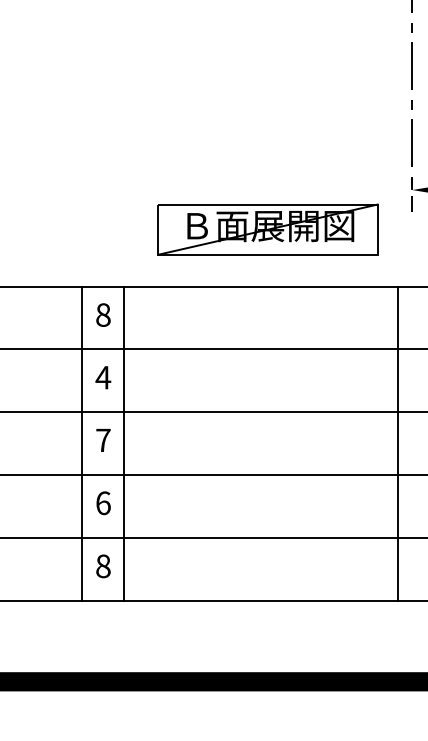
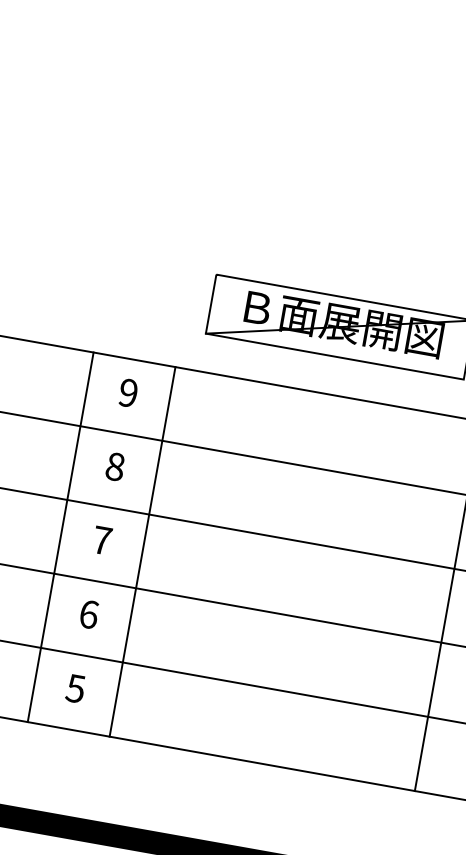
text: (103, 314) -> (128, 392), 8 -> 9
text: (103, 377) -> (115, 466), 4 -> 8
line: (81, 443) -> (60, 536), moved
line: (124, 443) -> (142, 551), moved
text: (102, 566) -> (74, 688), 8 -> 5

